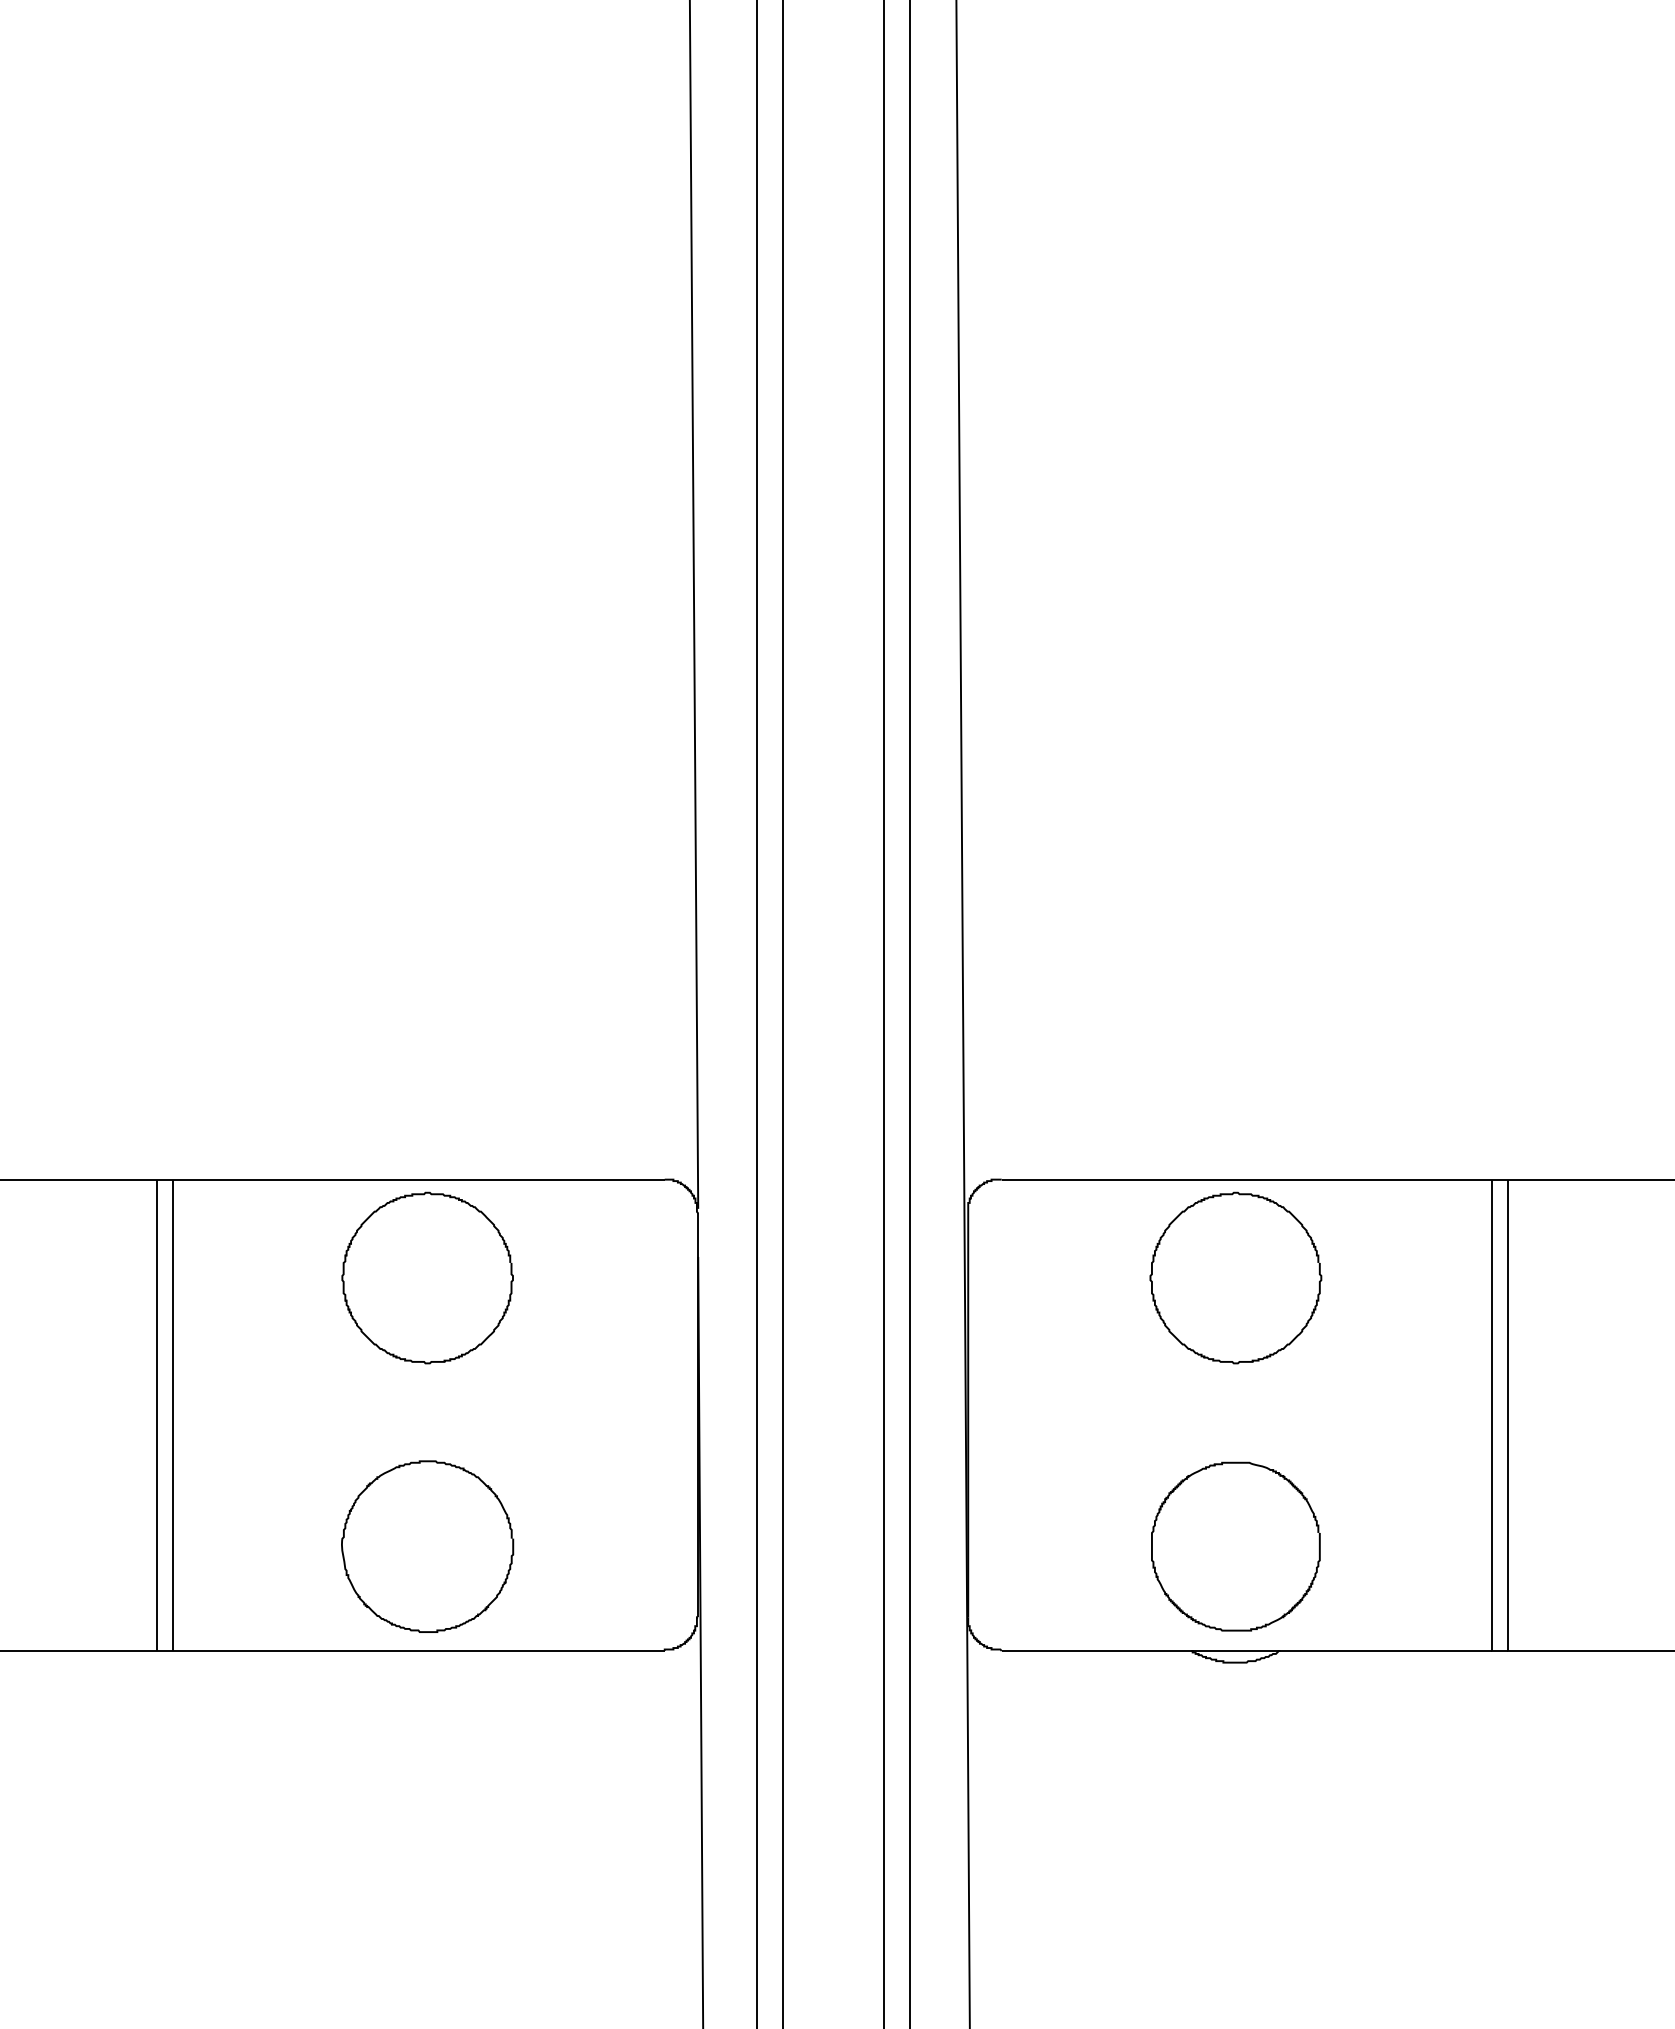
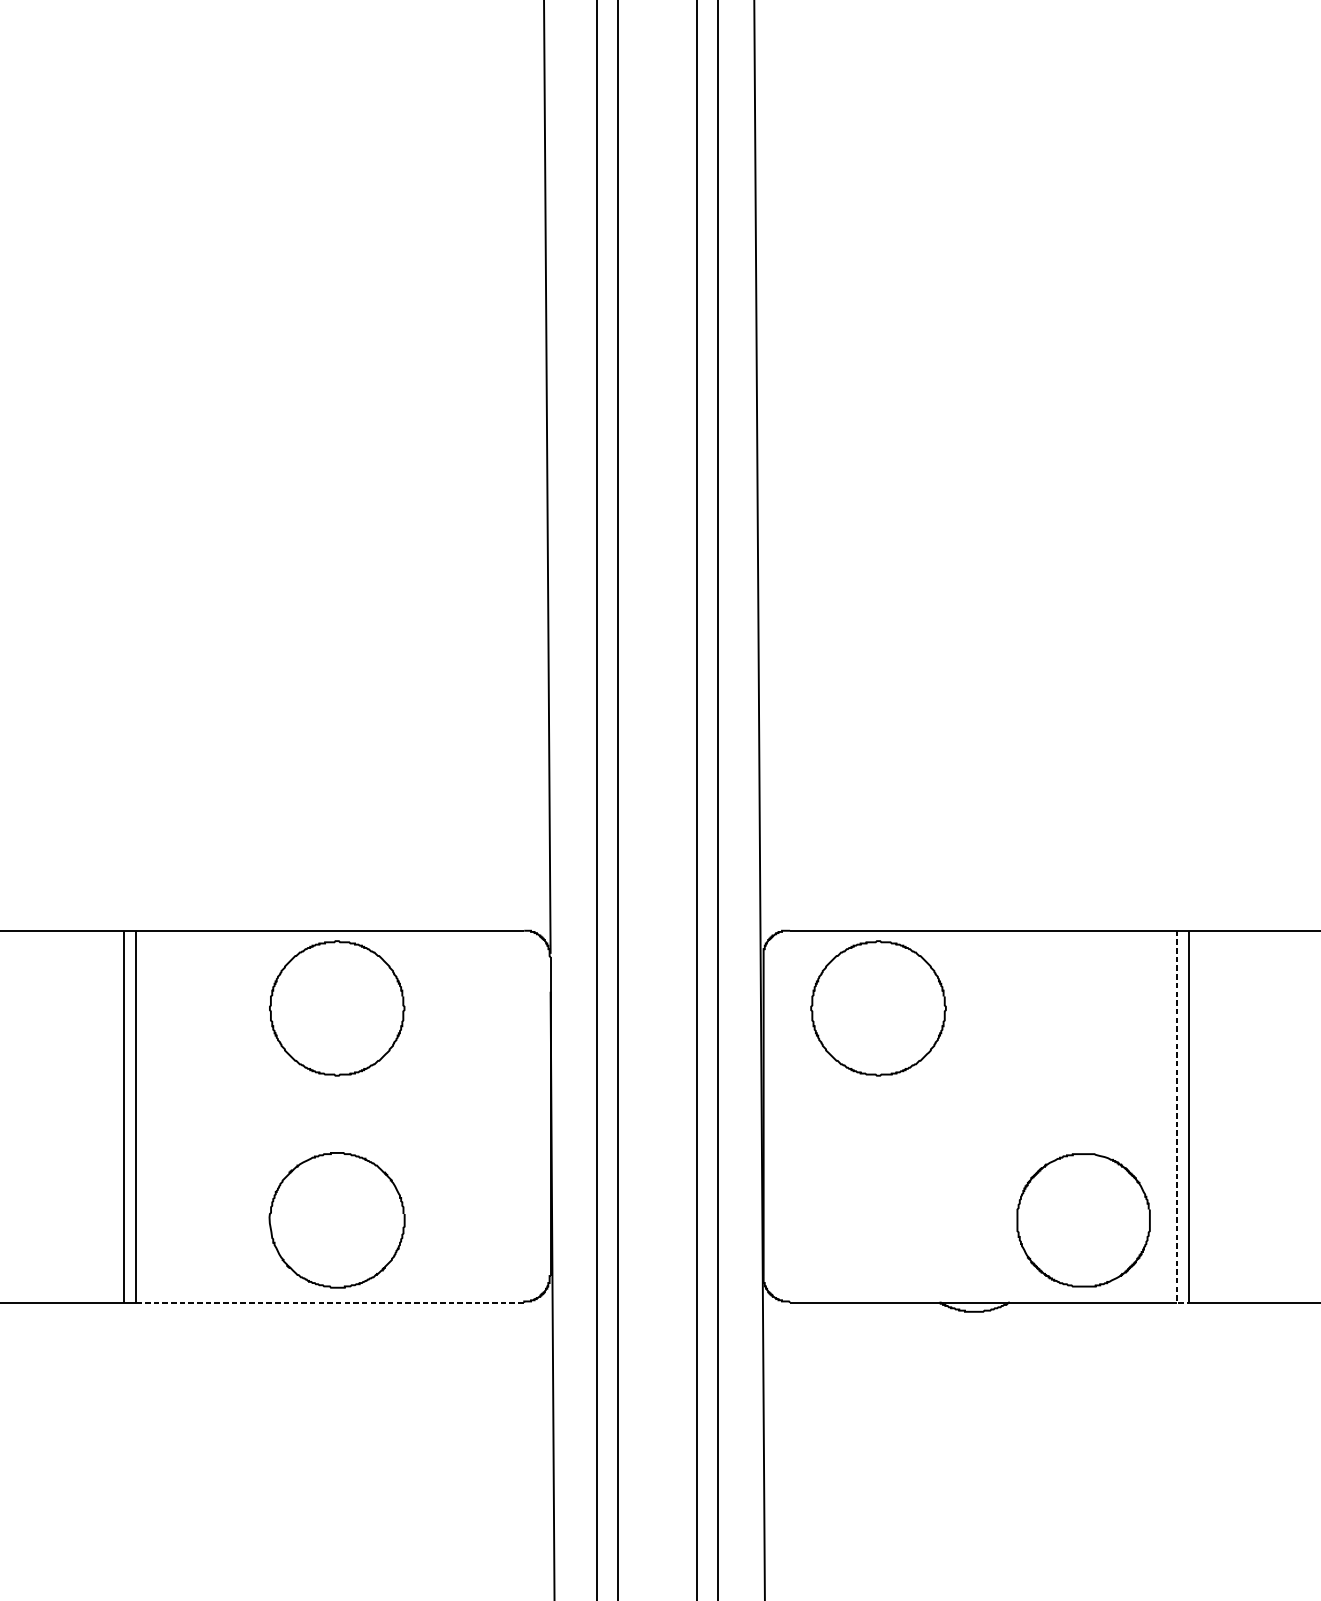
curve: (1202, 1202) -> (852, 948), moved
line: (1492, 1424) -> (1177, 1123), solid -> dashed
curve: (1177, 1488) -> (1037, 1174), moved
line: (418, 1650) -> (329, 1302), solid -> dashed

